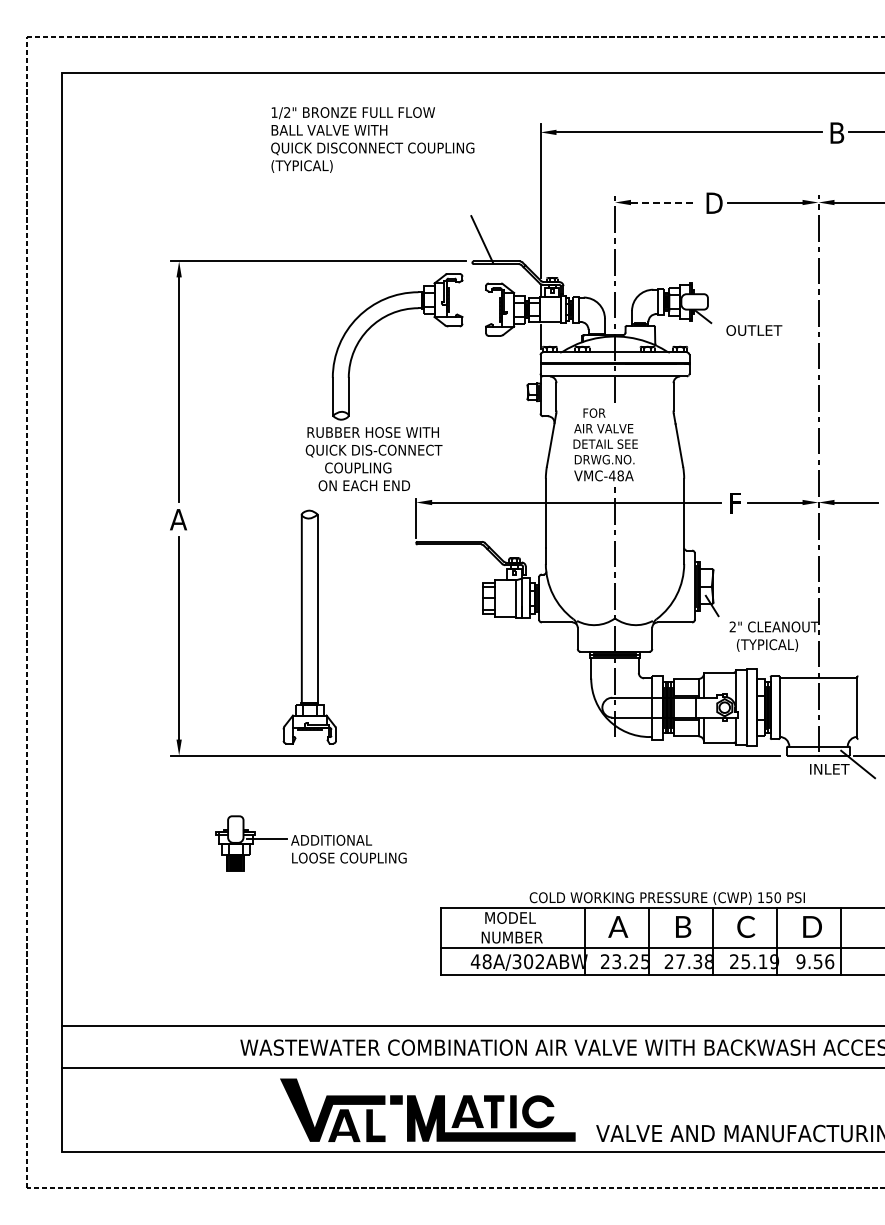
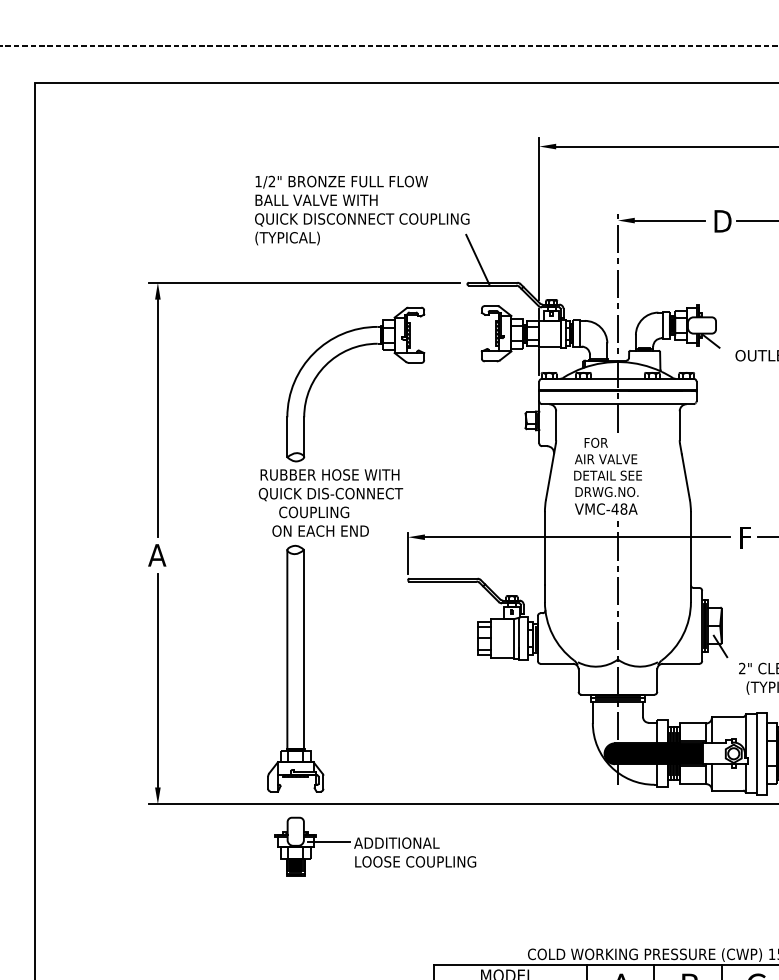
text: (372, 139) -> (361, 210), moved
line: (664, 202) -> (670, 220), dashed -> solid
part: (349, 382) -> (304, 422), moved
fill: (648, 707) -> (653, 753), added
part: (310, 843) -> (374, 846), moved

